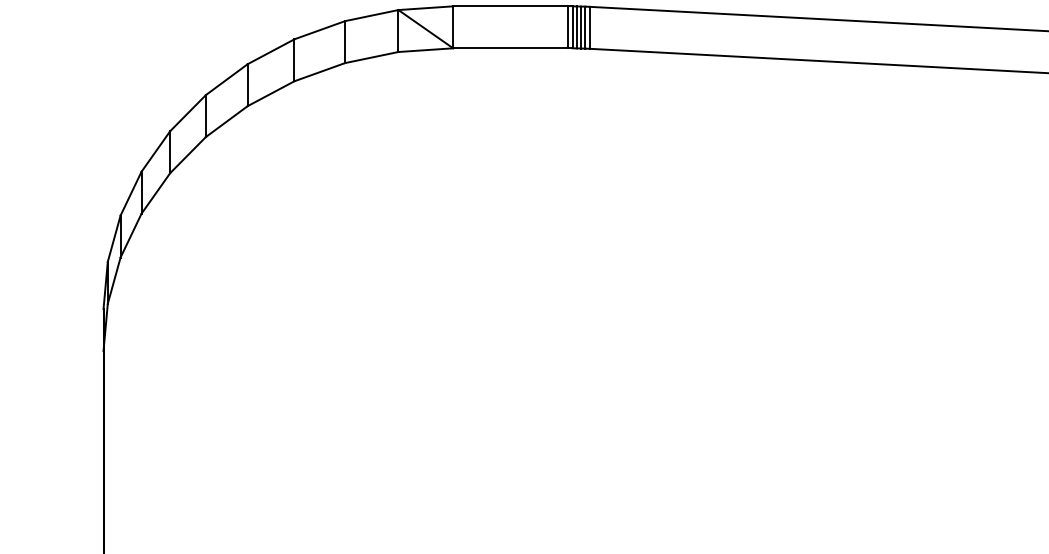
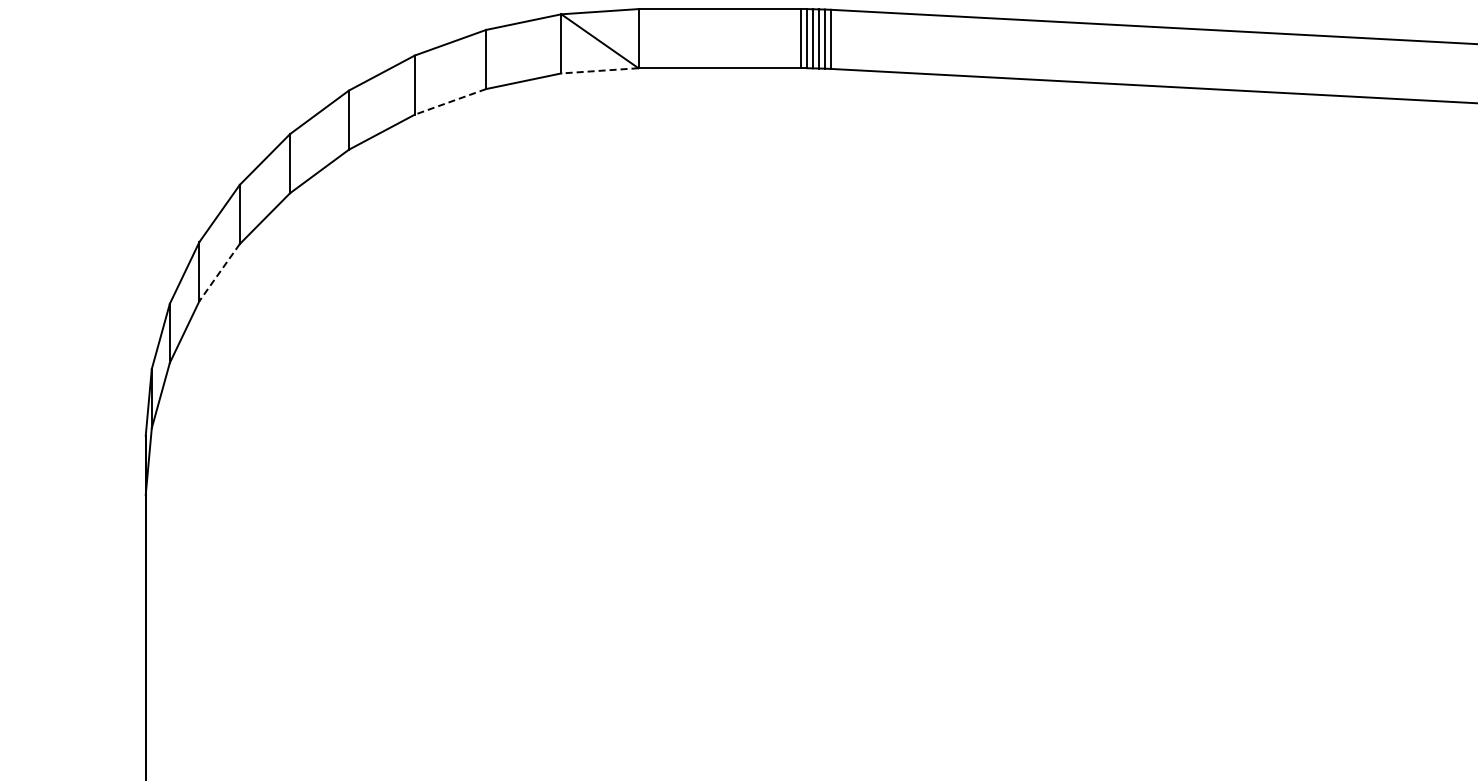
line: (425, 49) -> (599, 70), solid -> dashed
line: (319, 71) -> (450, 101), solid -> dashed
line: (155, 193) -> (219, 272), solid -> dashed

